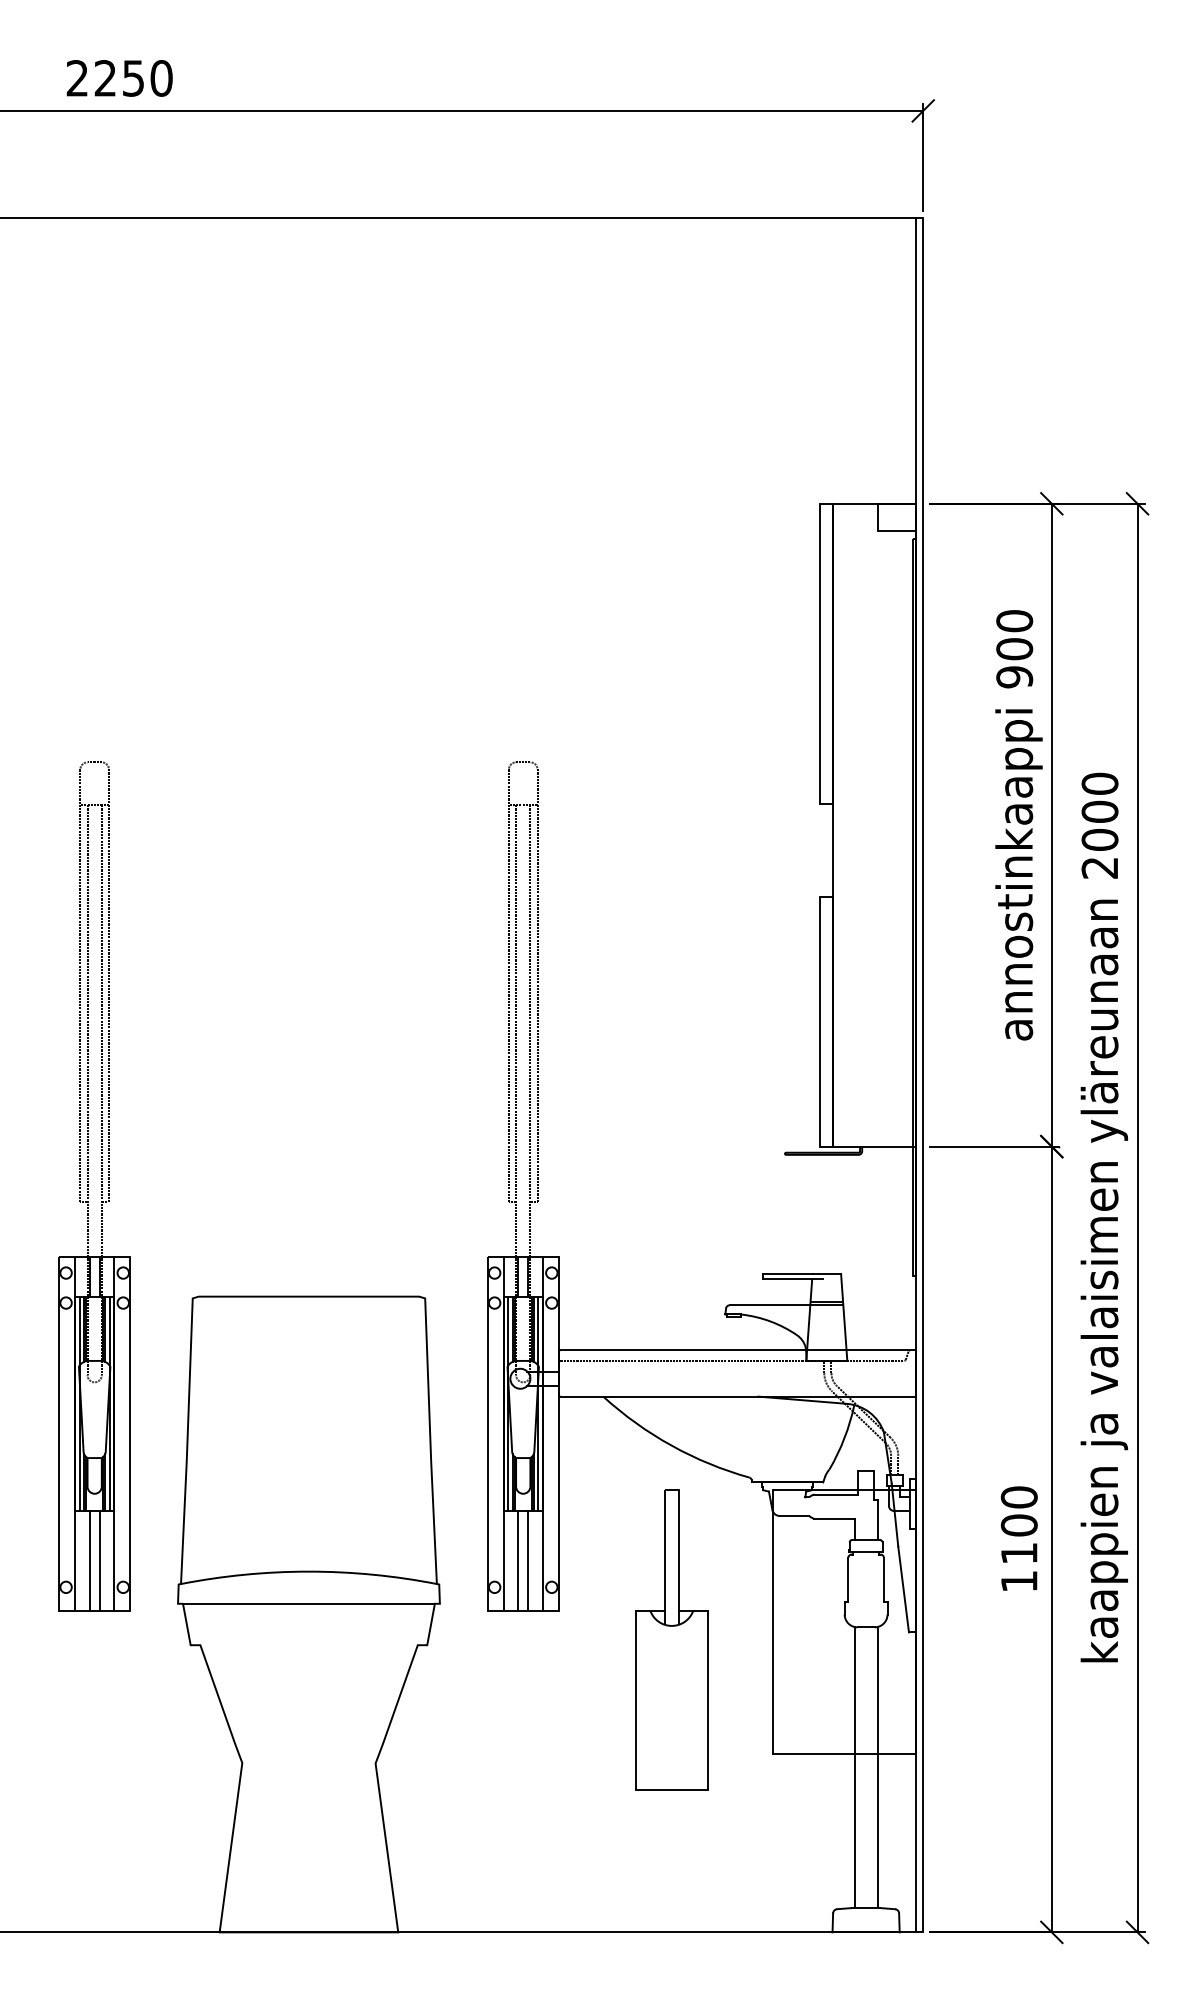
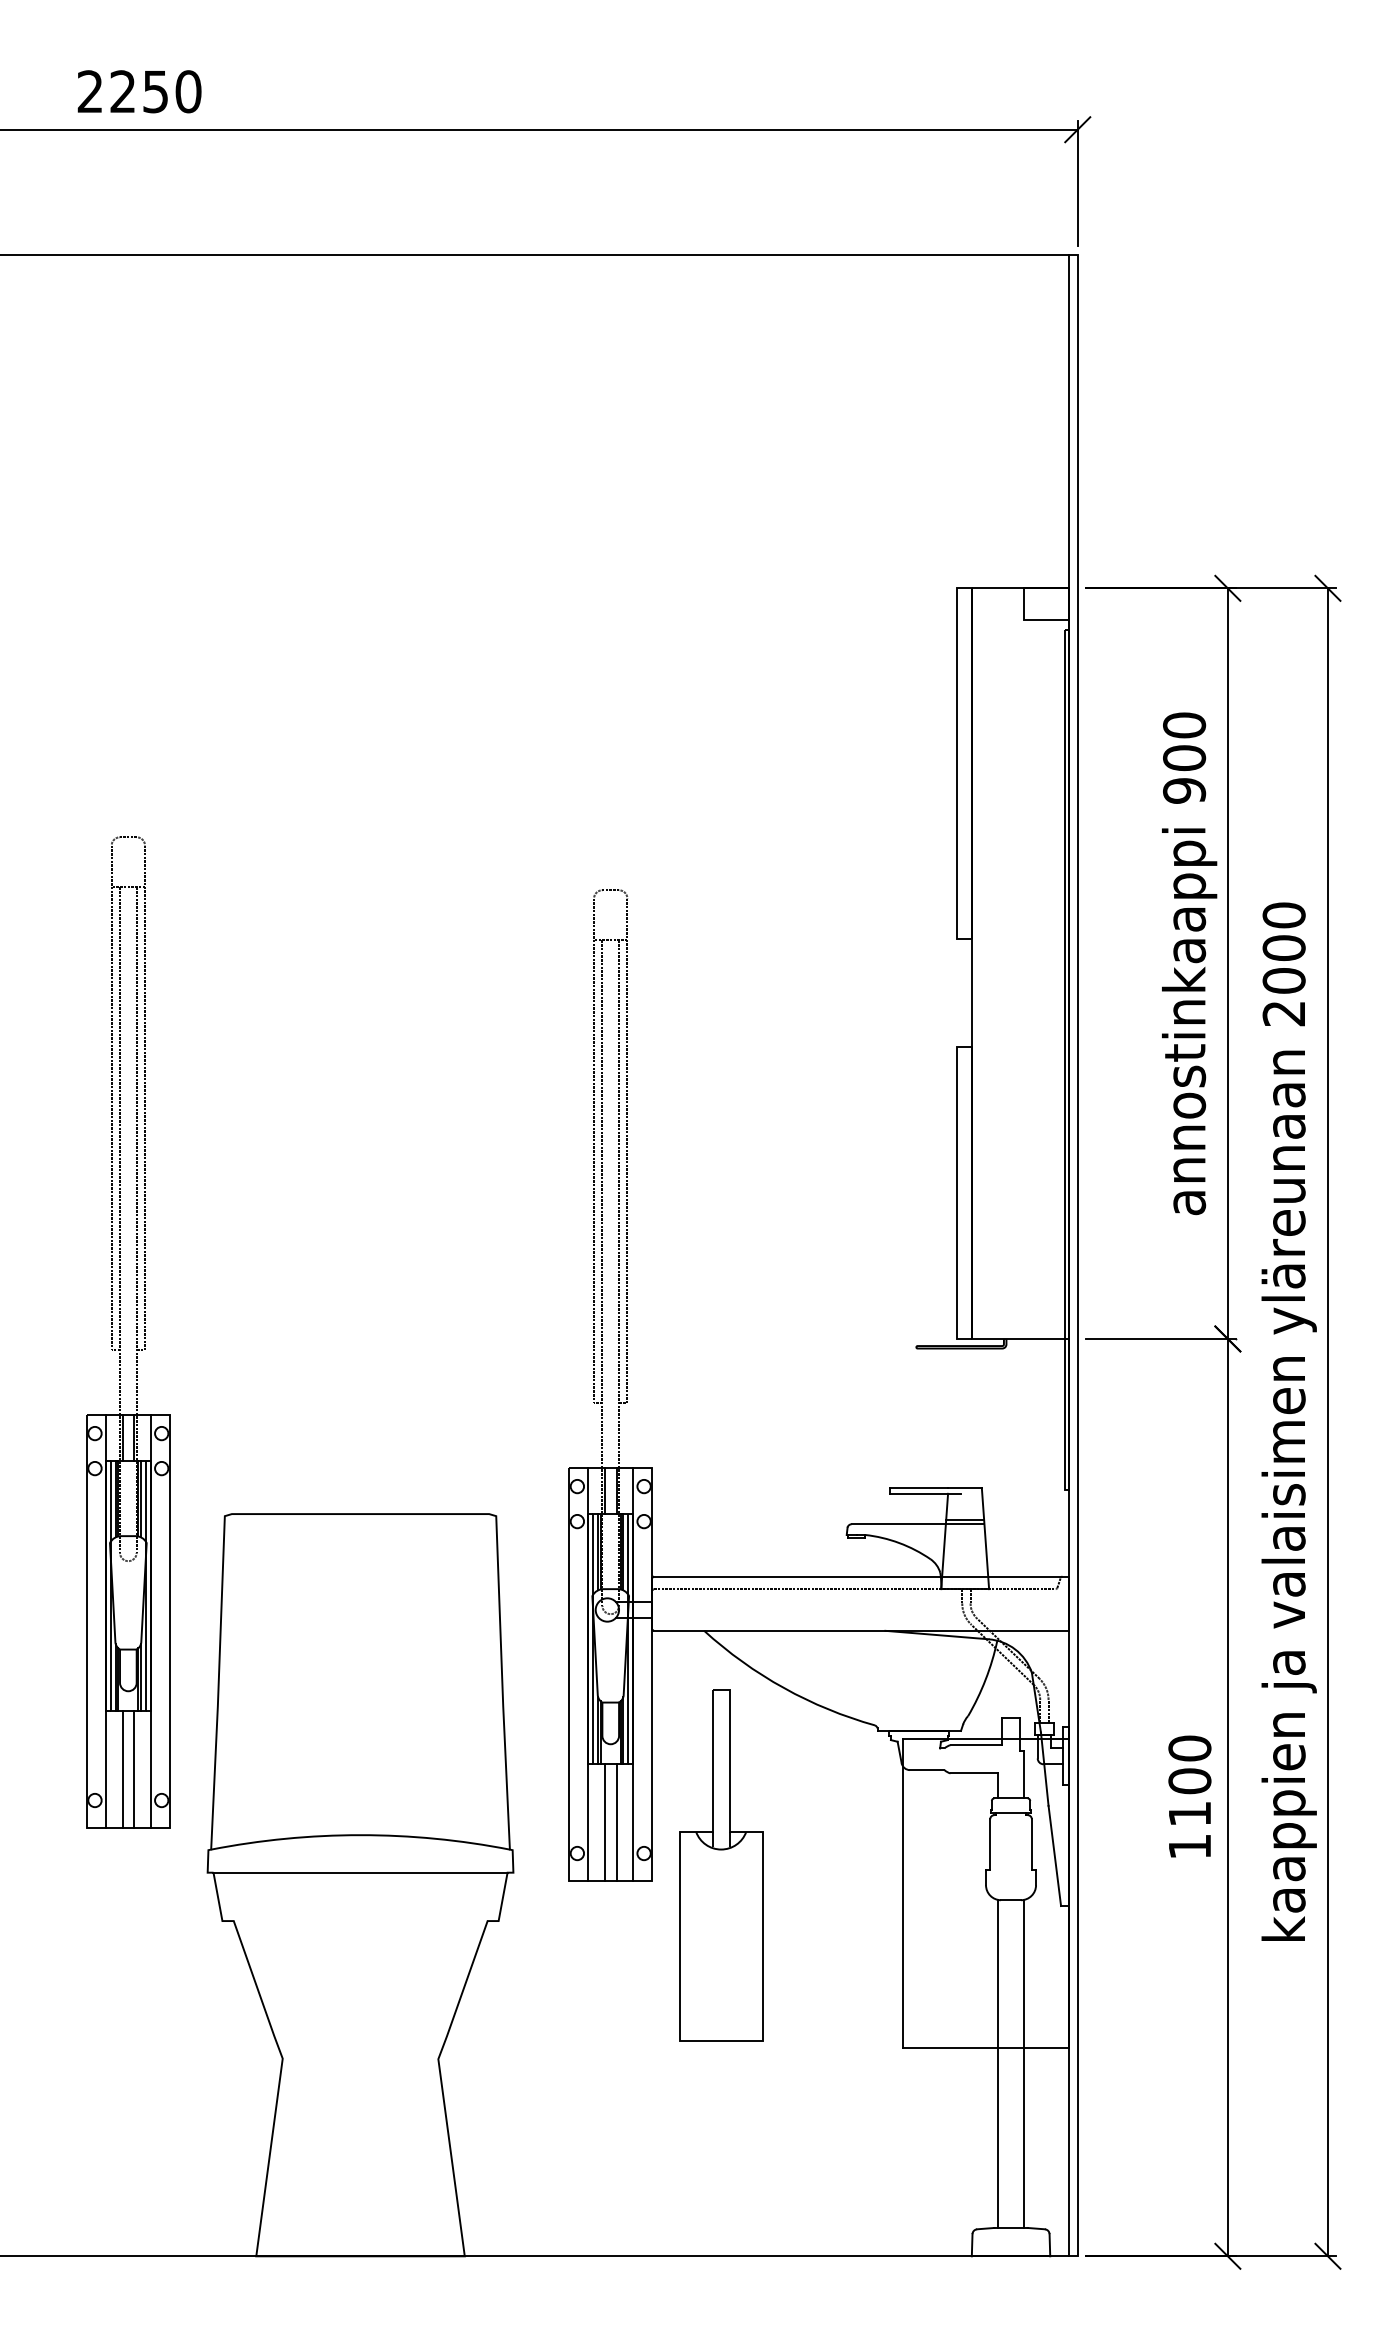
part: (87, 1186) -> (120, 1332), moved
part: (672, 1639) -> (721, 1865), moved

